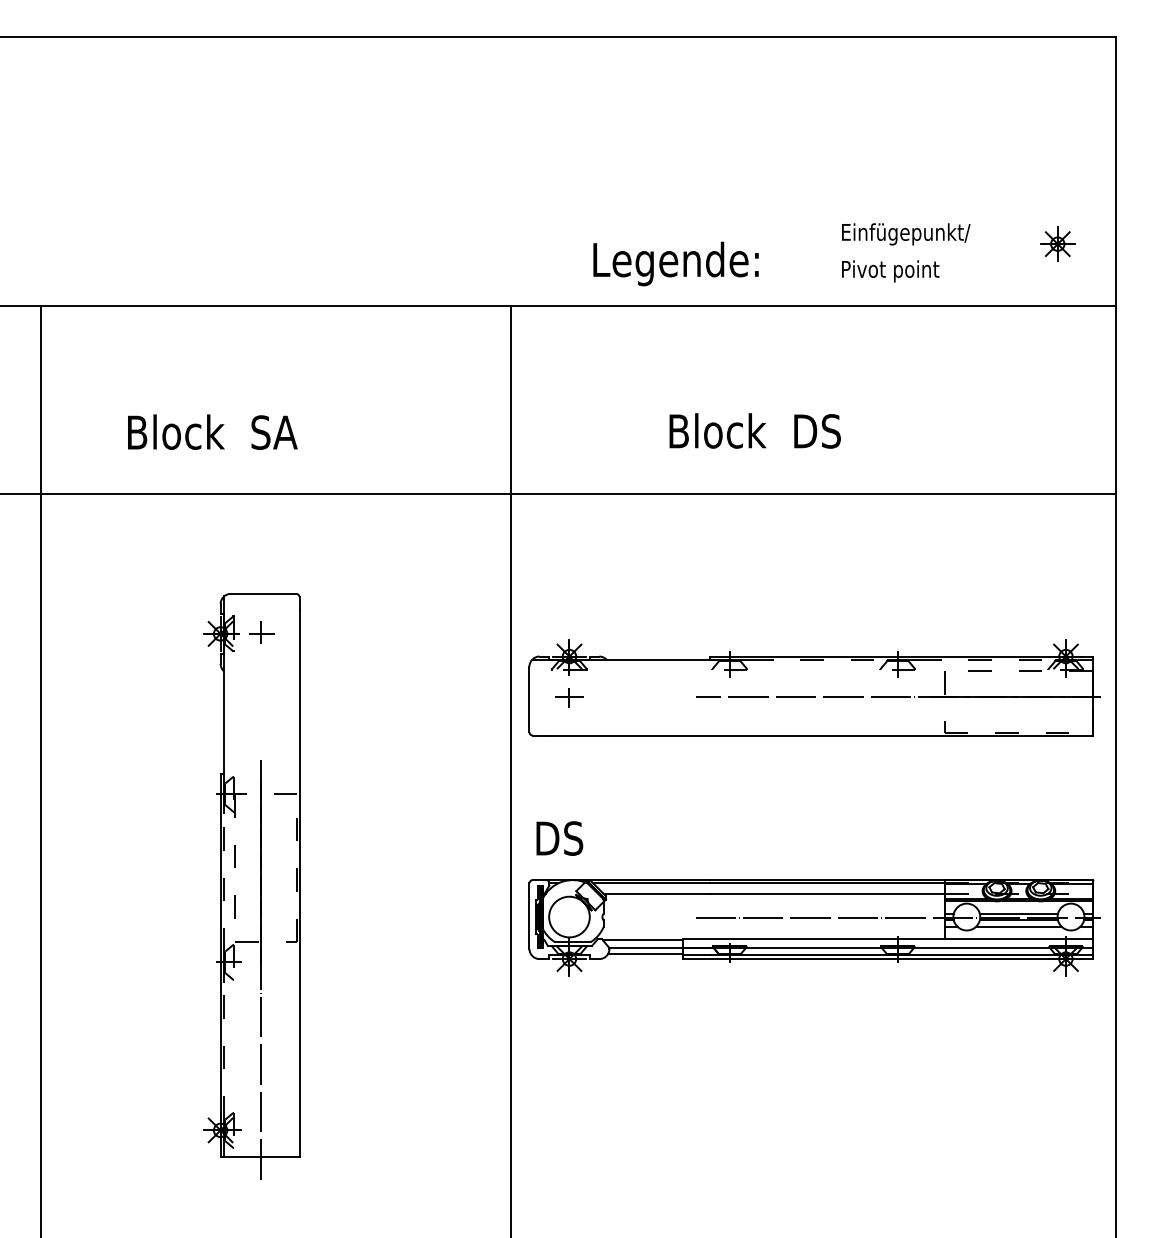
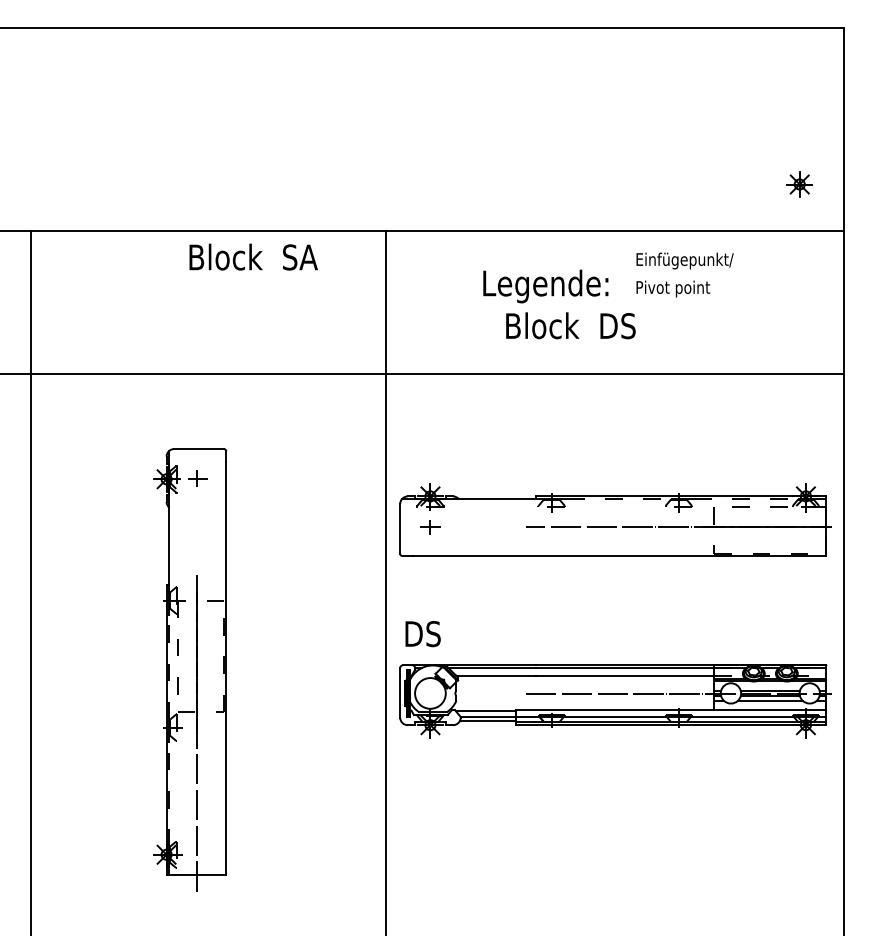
text: (906, 252) -> (685, 274), moved
text: (675, 263) -> (545, 286), moved
text: (212, 431) -> (253, 256), moved

